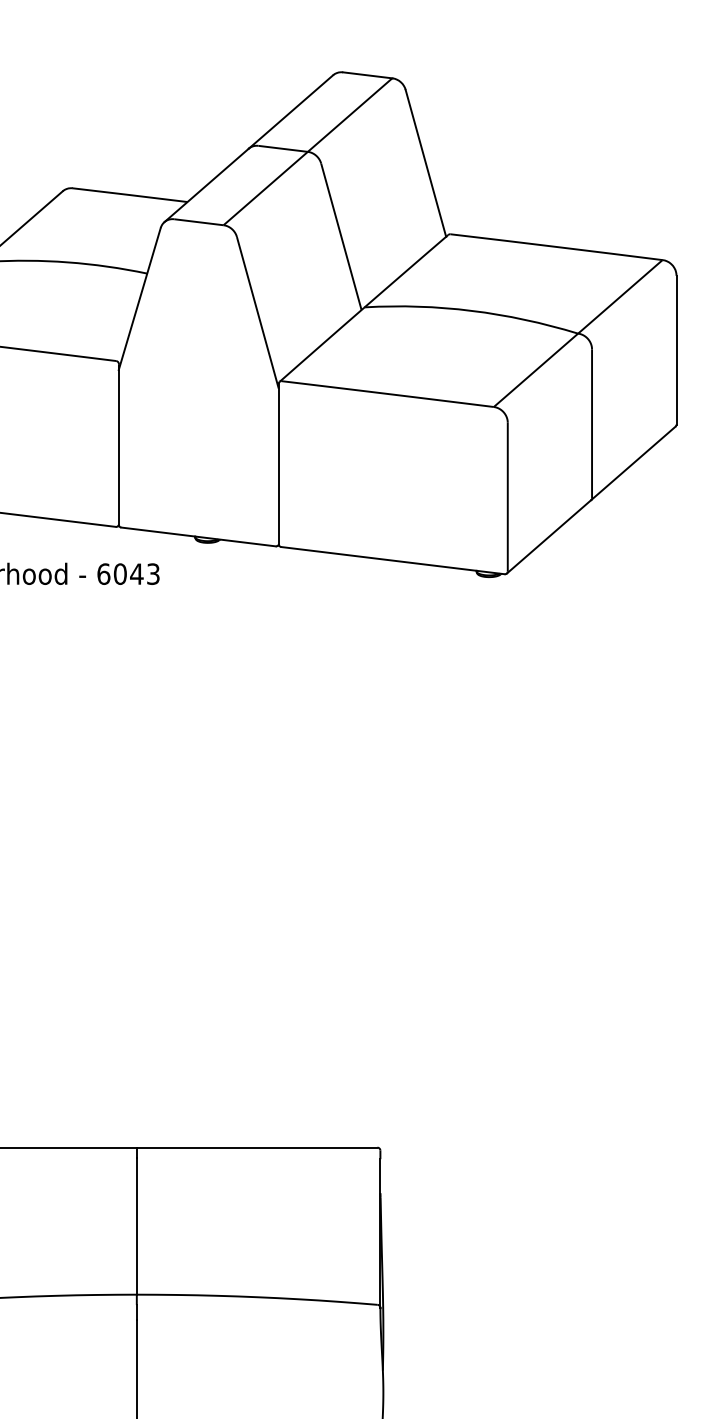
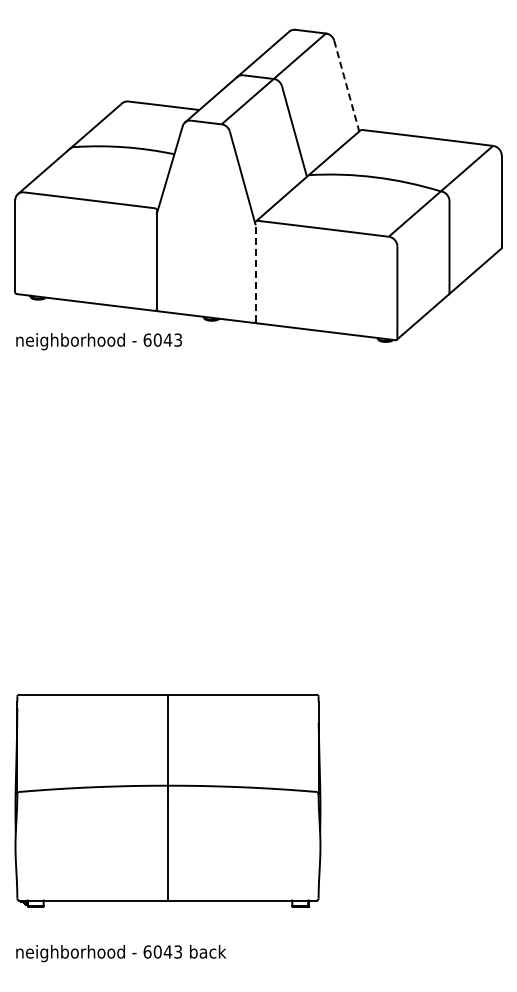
line: (425, 164) -> (346, 86), solid -> dashed
line: (278, 464) -> (255, 272), solid -> dashed

